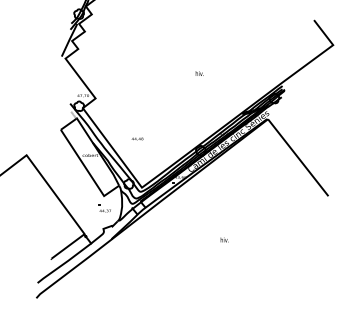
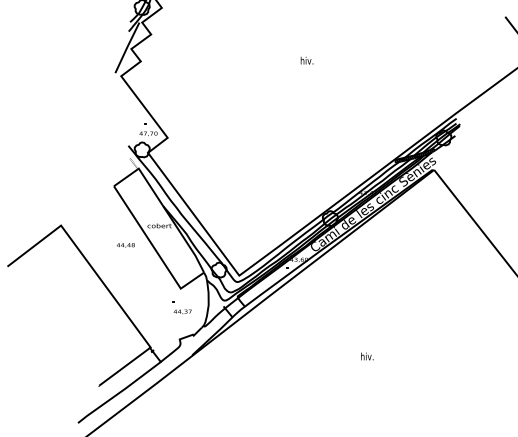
text: (199, 73) -> (306, 60), moved
text: (137, 138) -> (125, 244), moved

